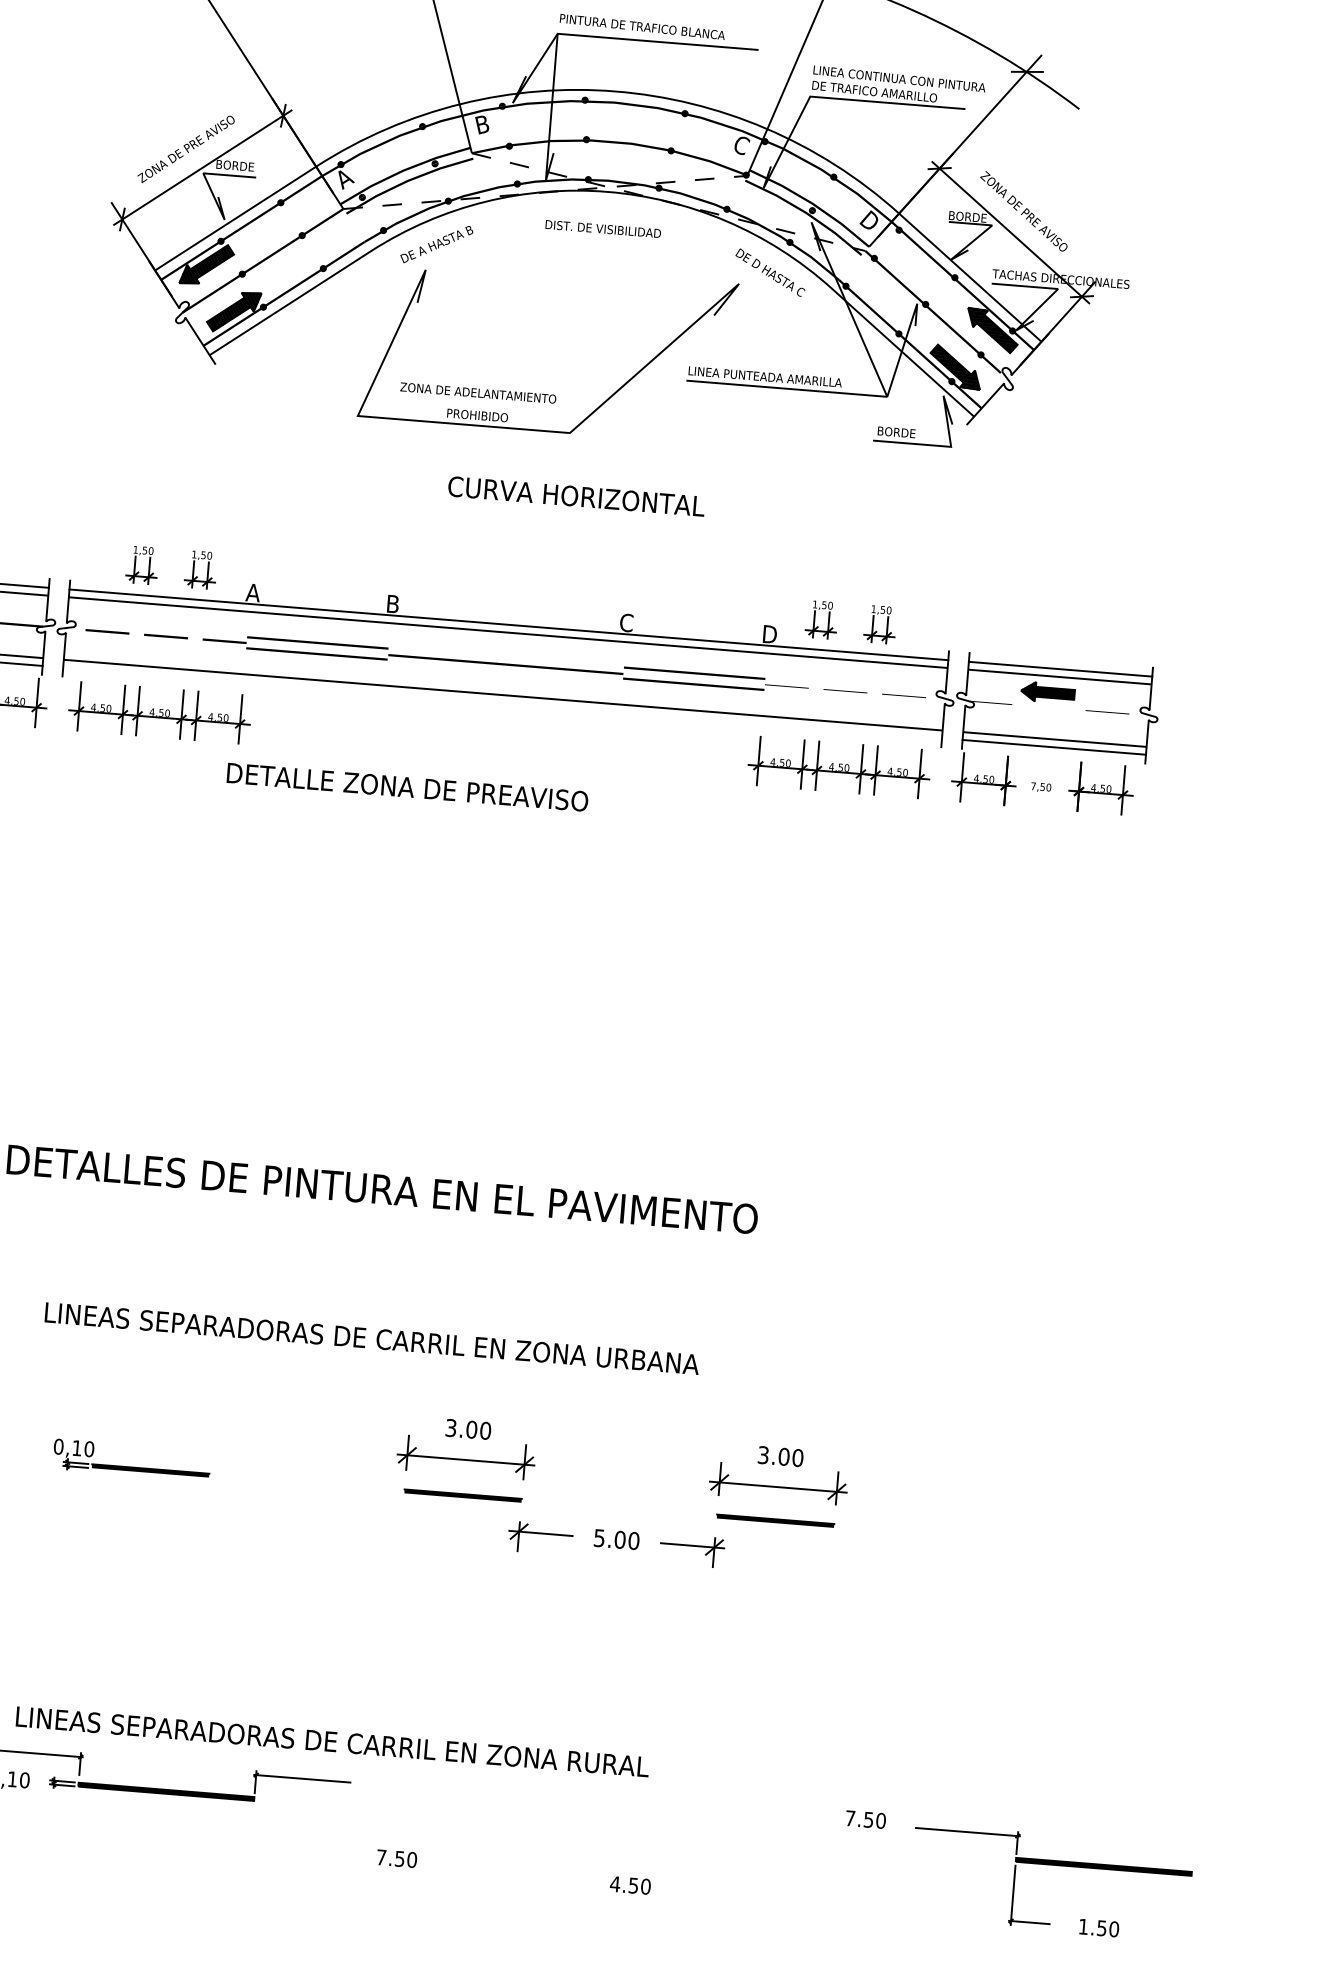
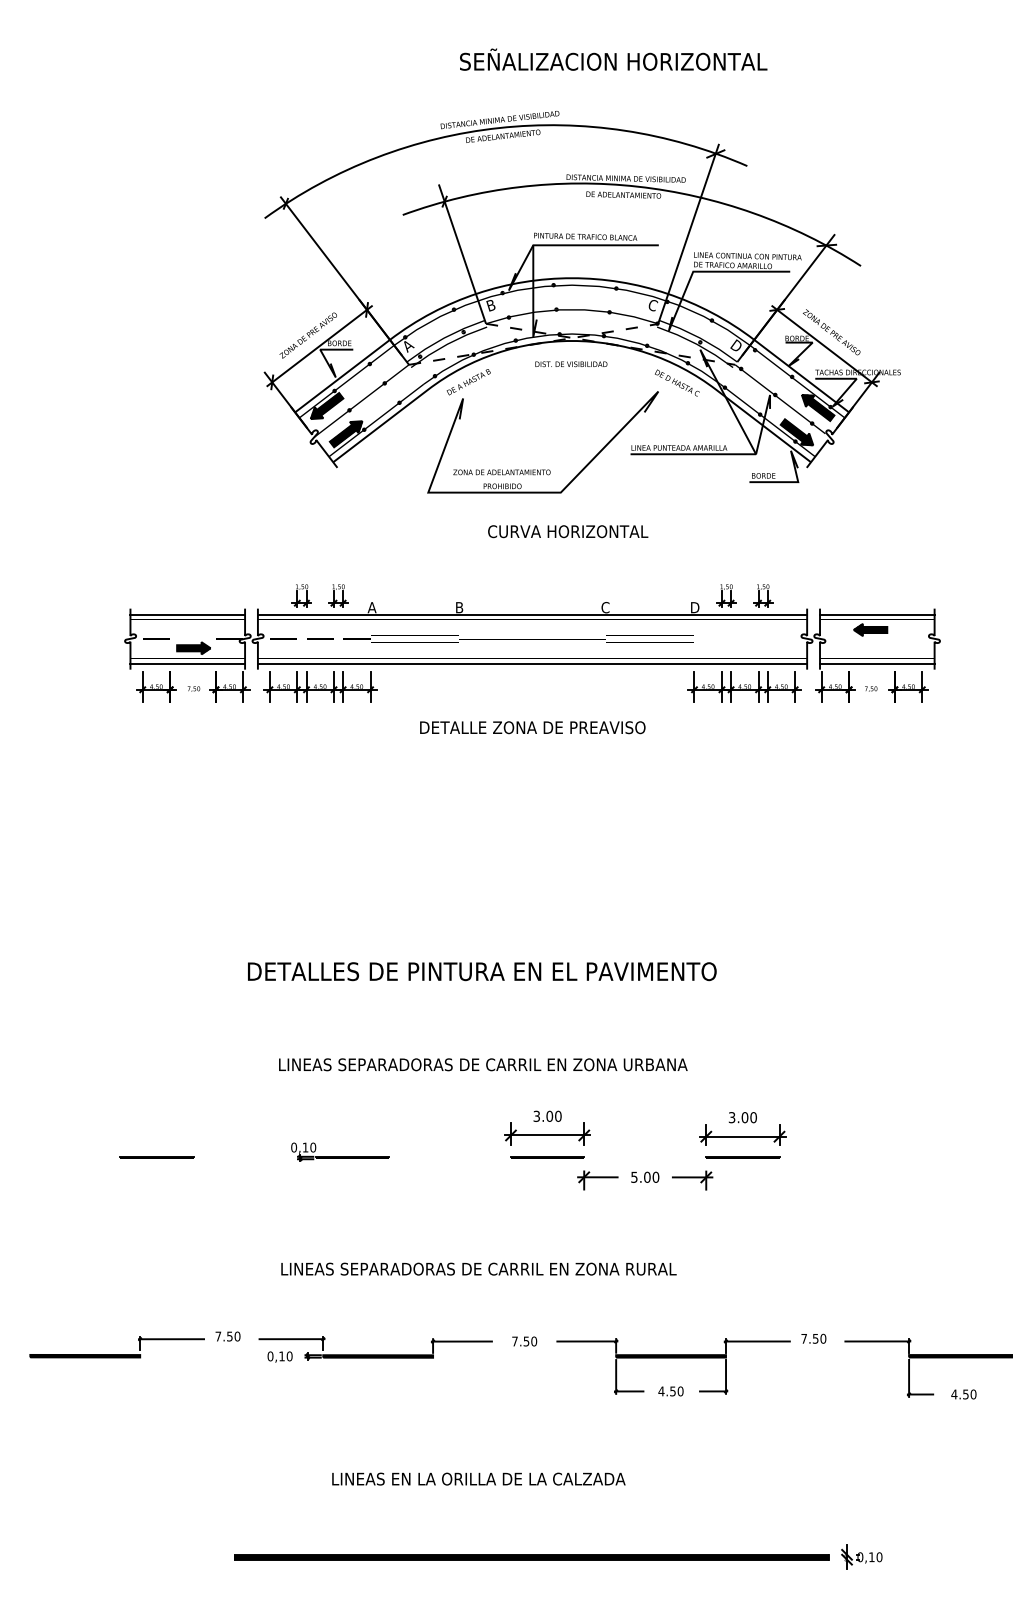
line: (502, 702) -> (532, 663), added
text: (407, 786) -> (532, 727), moved
text: (332, 1740) -> (478, 1268), moved
part: (638, 1833) -> (673, 1358), added
text: (396, 1858) -> (524, 1341), moved
text: (1083, 1926) -> (954, 1394), 1.50 -> 4.50

